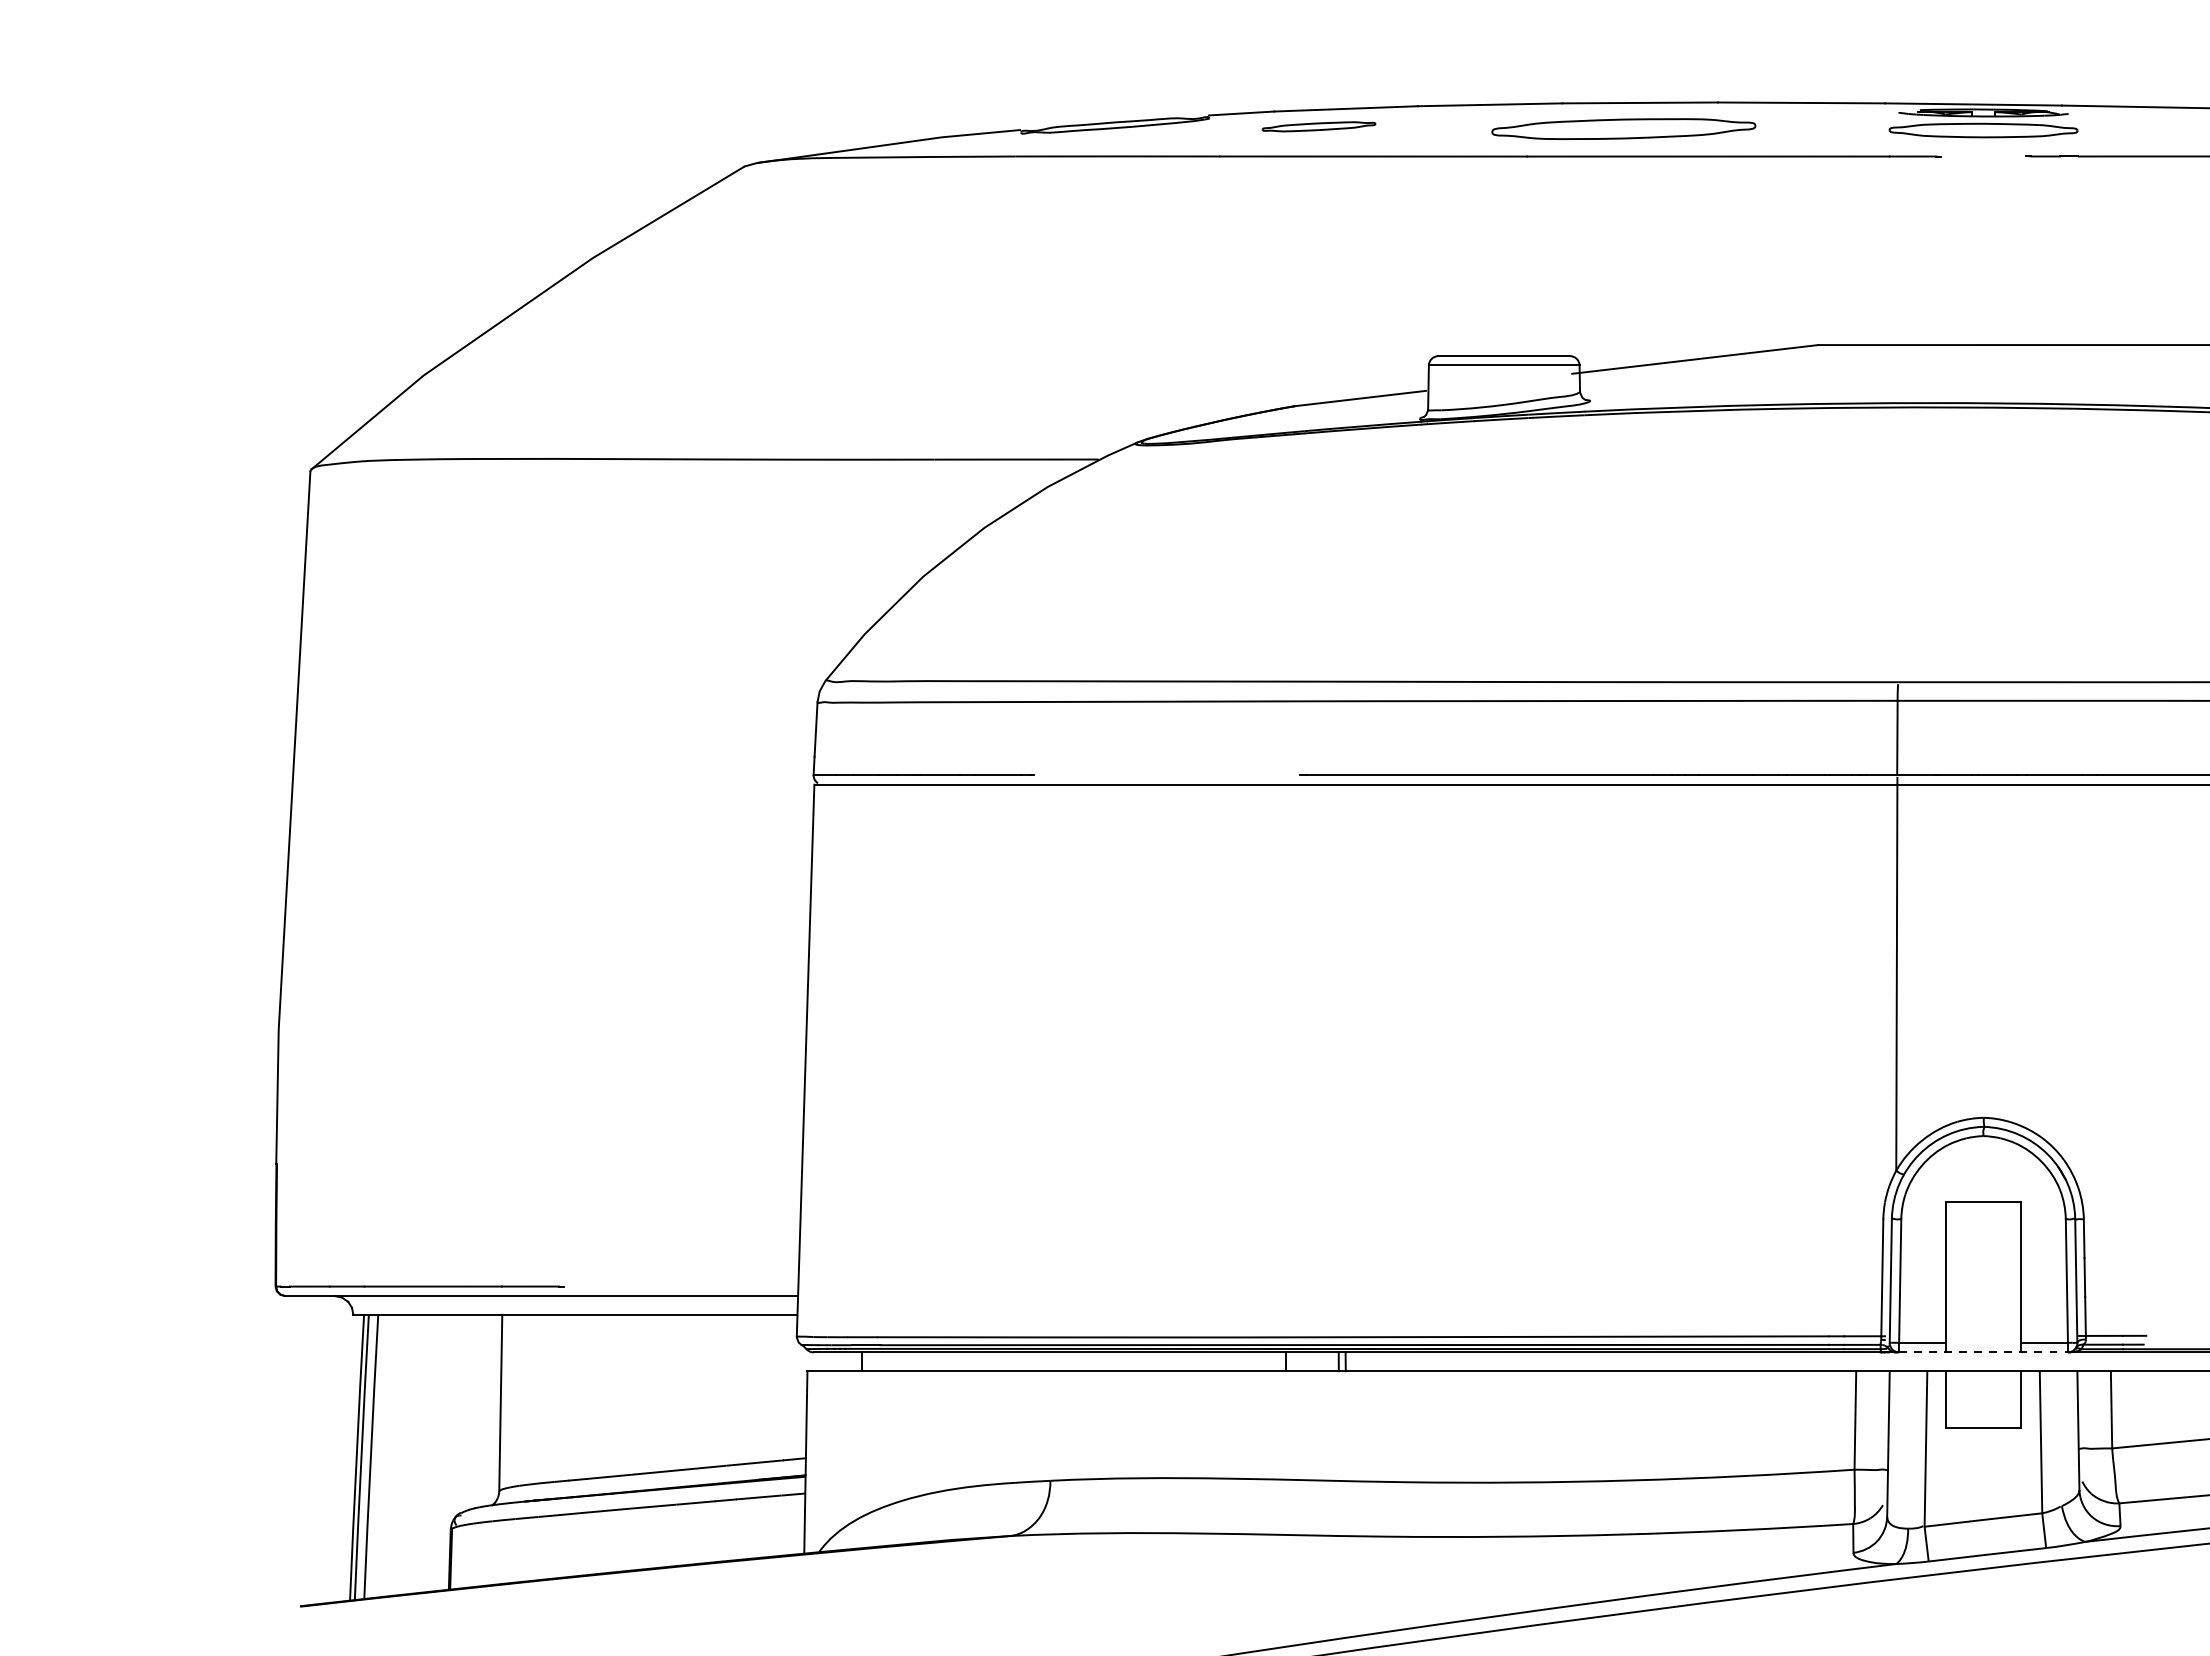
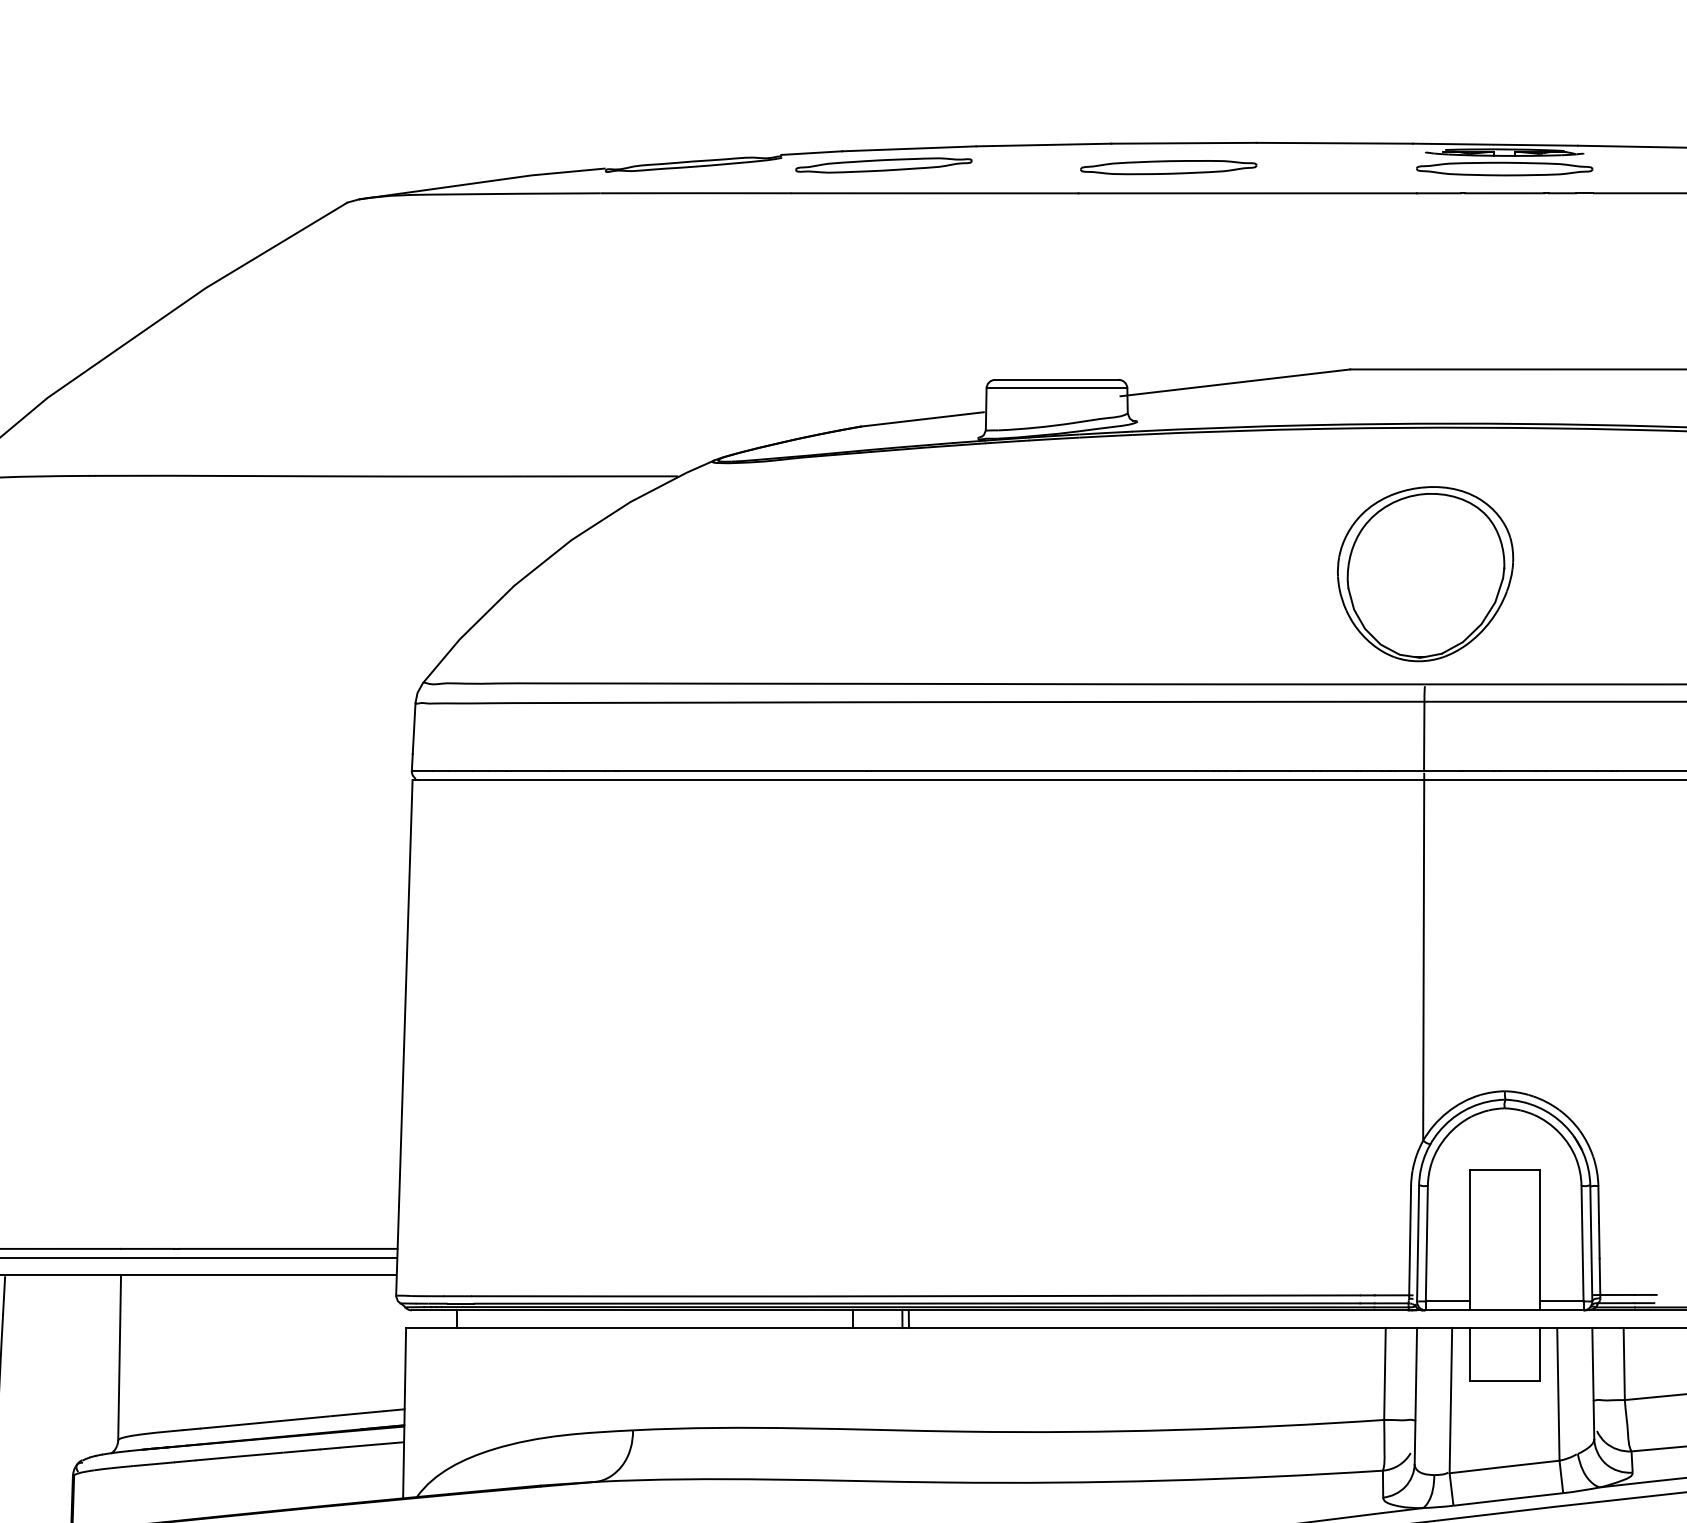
part: (1318, 126) -> (883, 165), size x1.67
part: (1623, 128) -> (1168, 167), size x0.71
line: (1983, 156) -> (1504, 193), added
part: (1898, 564) -> (1425, 574), added
line: (1167, 774) -> (742, 770), added
line: (680, 1286) -> (287, 1248), added
line: (1984, 1352) -> (1505, 1310), dashed -> solid

